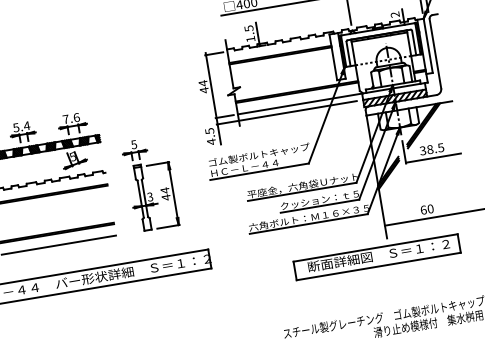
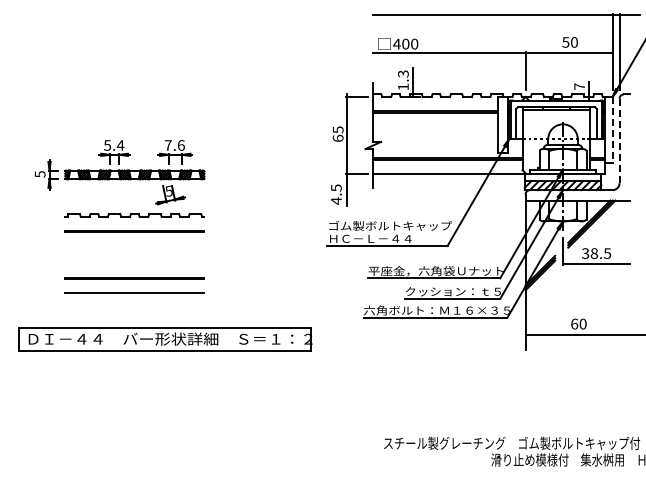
text: (395, 14) -> (579, 86), 2 -> 7
text: (248, 28) -> (402, 73), 1.5 -> 1.3
line: (428, 46) -> (612, 130), solid -> dashed
line: (435, 53) -> (619, 140), solid -> dashed
text: (203, 87) -> (337, 134), 44 -> 65
line: (286, 112) -> (431, 181), removed
part: (142, 184) -> (246, 238), removed
part: (376, 257) -> (509, 370), removed

